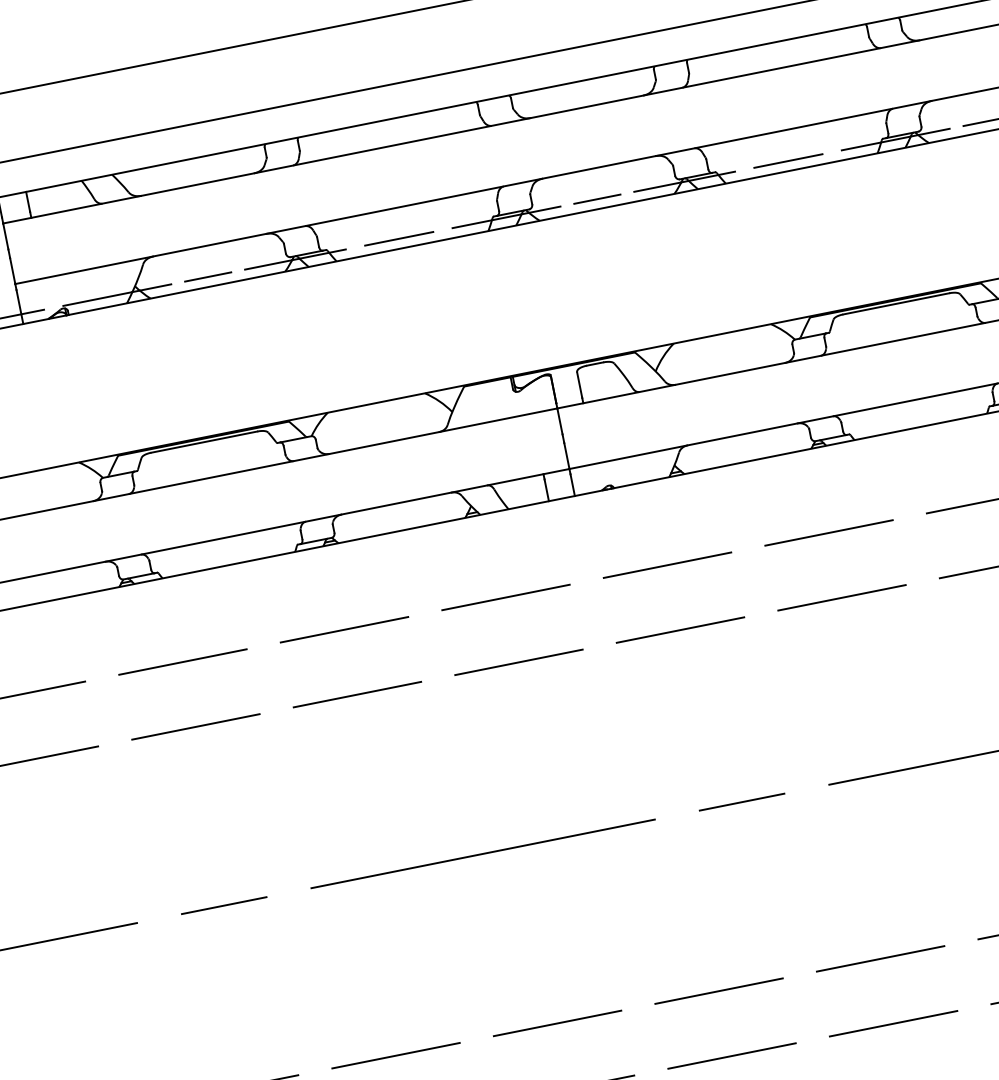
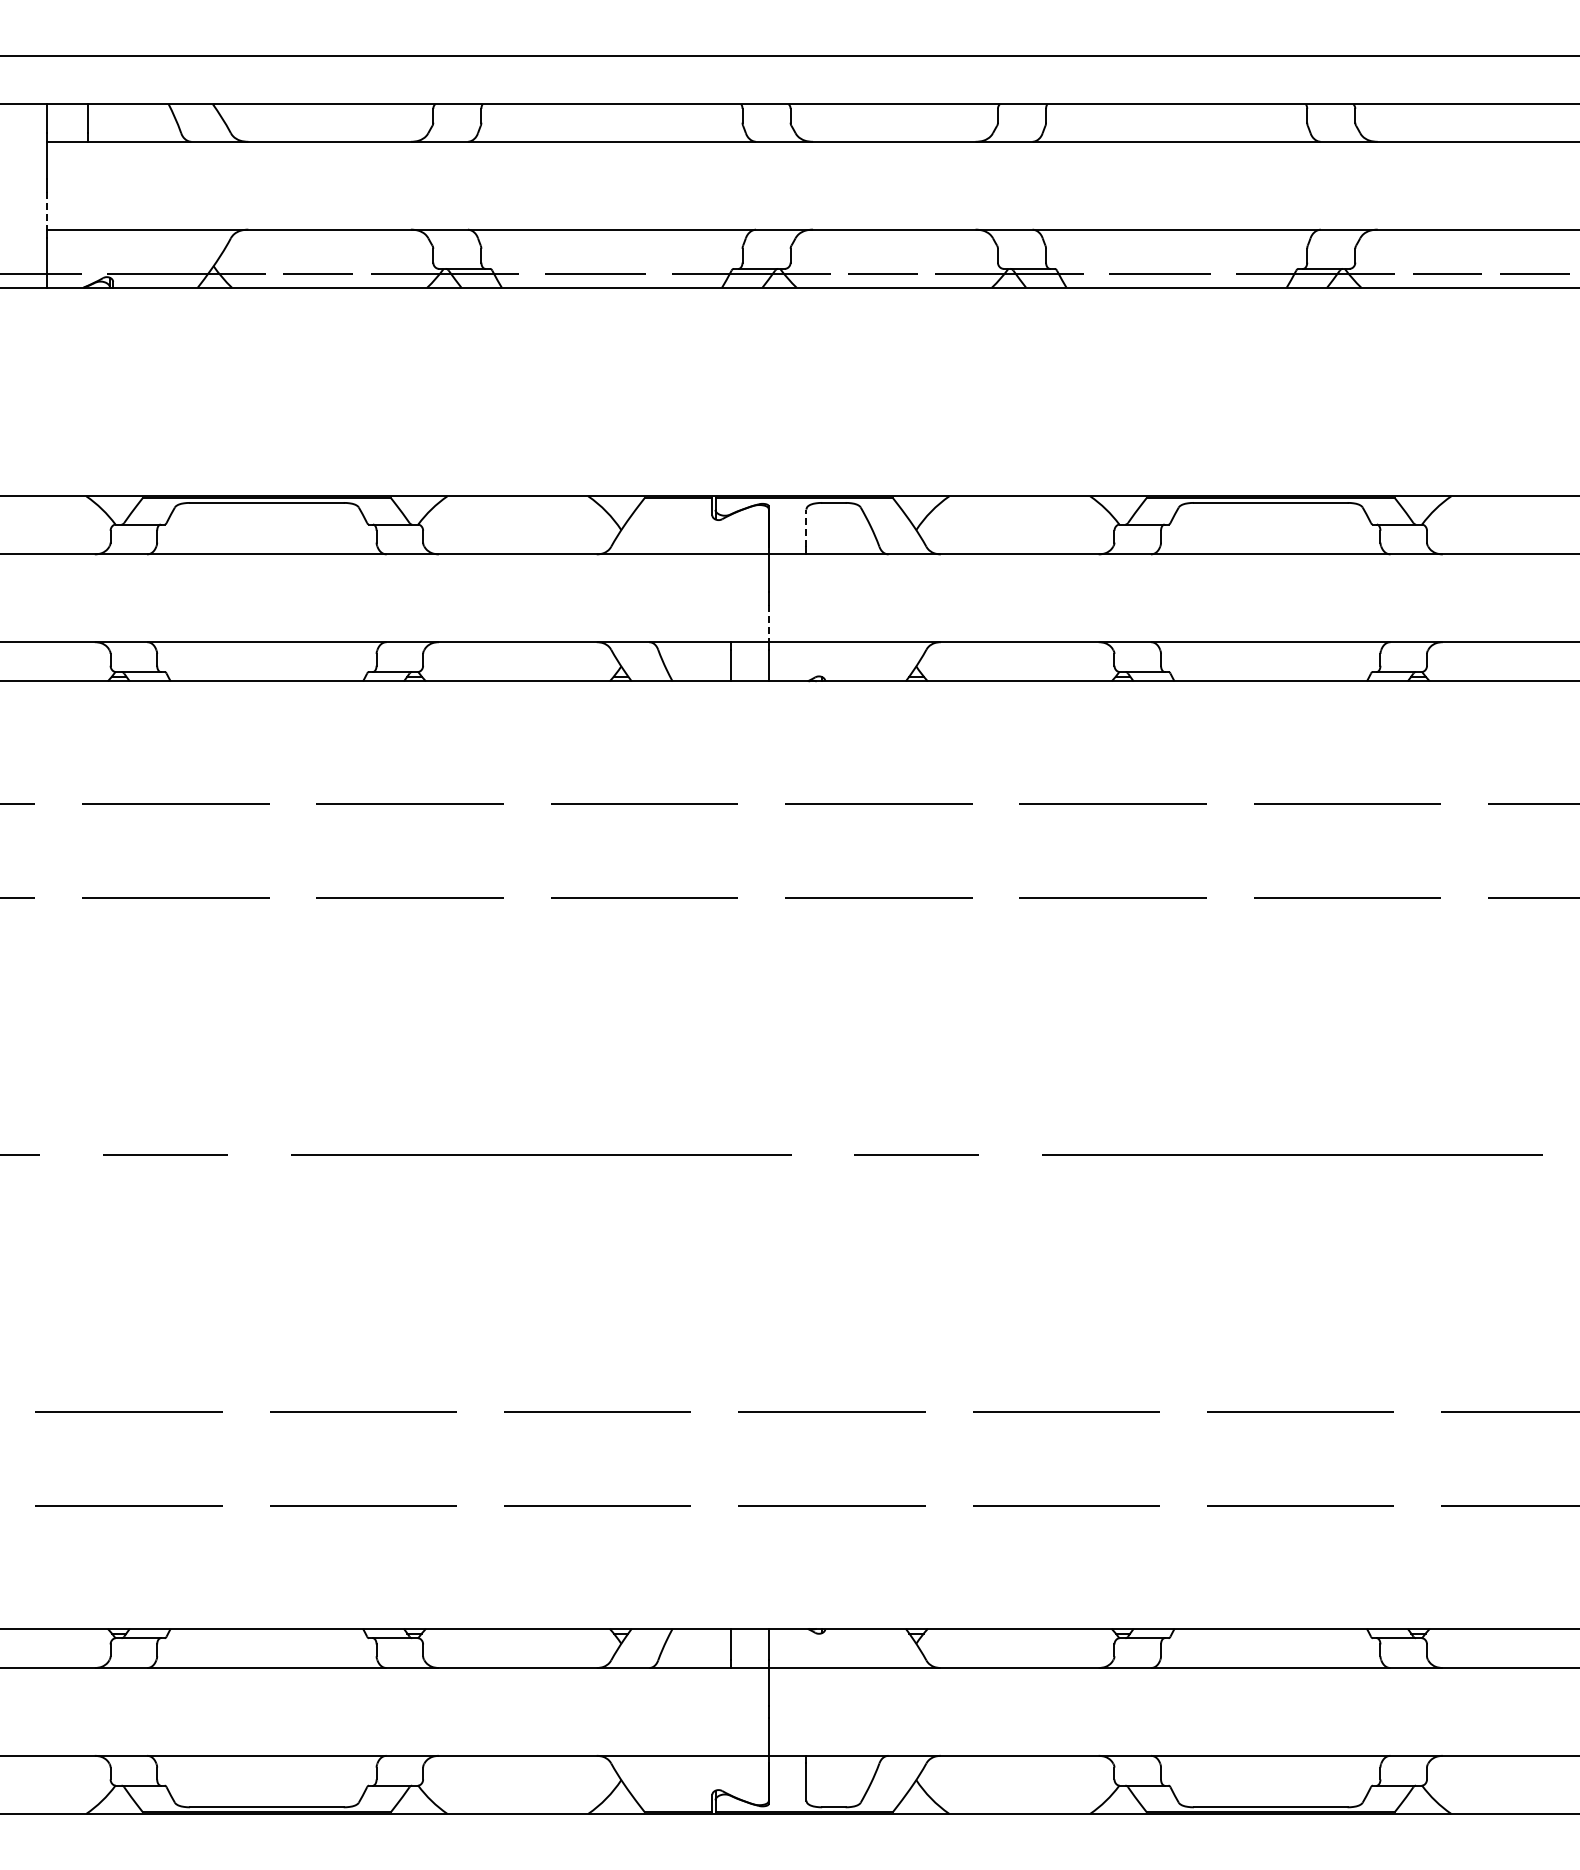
line: (12, 270) -> (47, 210), solid -> dashed
line: (579, 385) -> (806, 528), solid -> dashed
line: (566, 456) -> (768, 623), solid -> dashed

